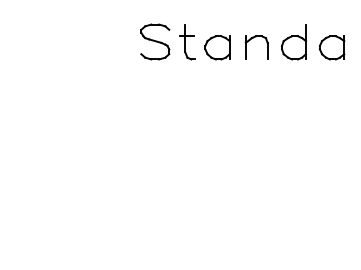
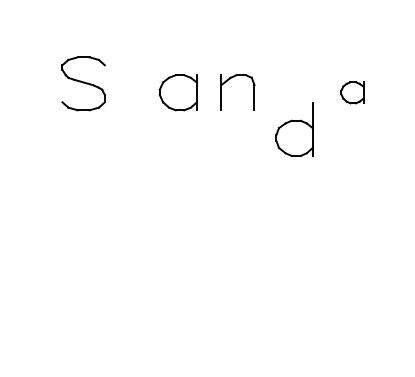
part: (187, 42) -> (132, 84), removed
part: (293, 42) -> (293, 130), moved
part: (331, 47) -> (351, 92), size x0.6

